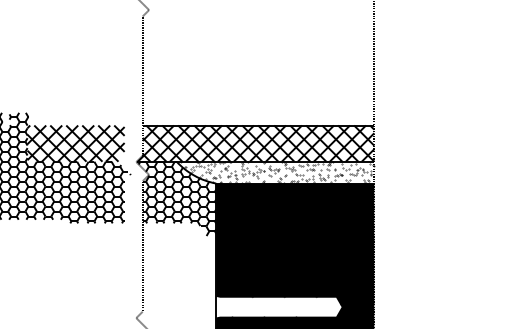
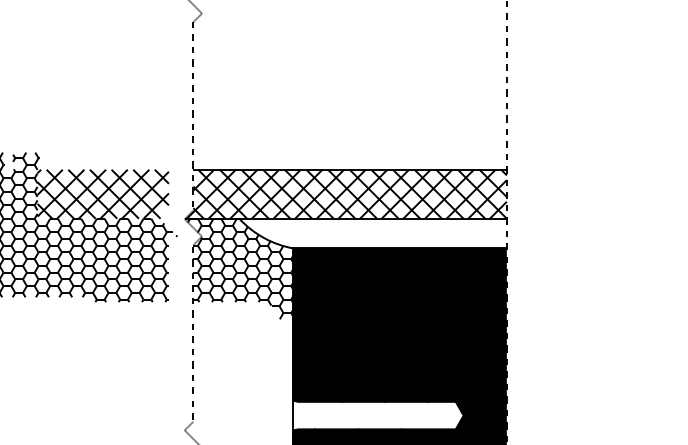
hatch: (276, 172) -> (374, 233), removed

